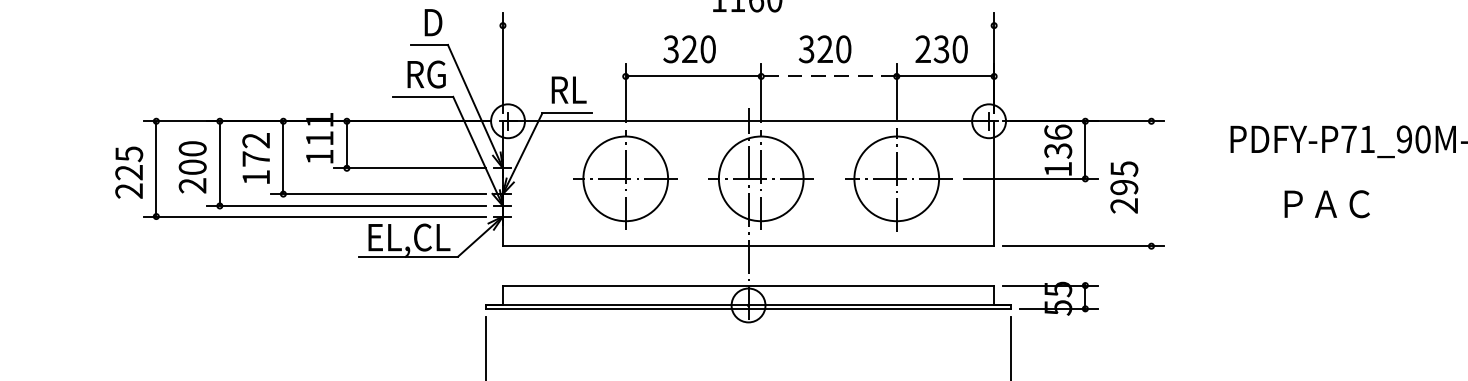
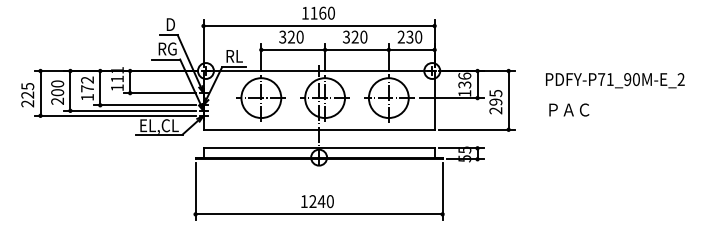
line: (747, 26) -> (318, 26), added
line: (827, 75) -> (356, 49), dashed -> solid
line: (1151, 183) -> (508, 100), added
text: (1327, 203) -> (569, 109), moved

